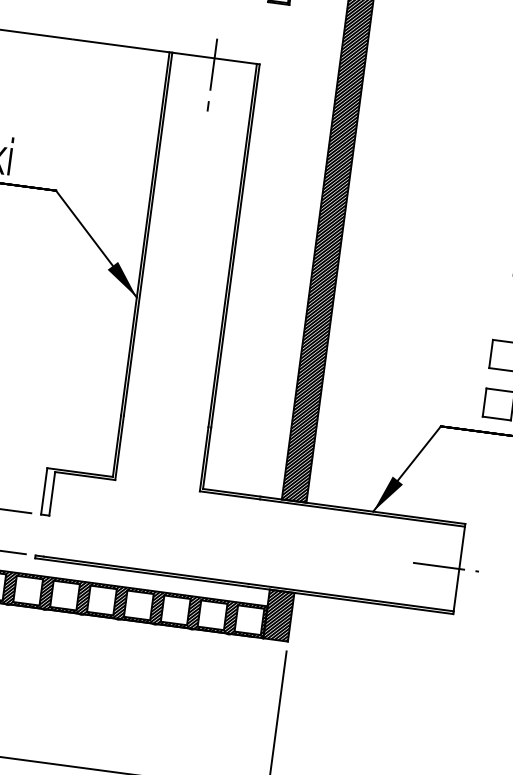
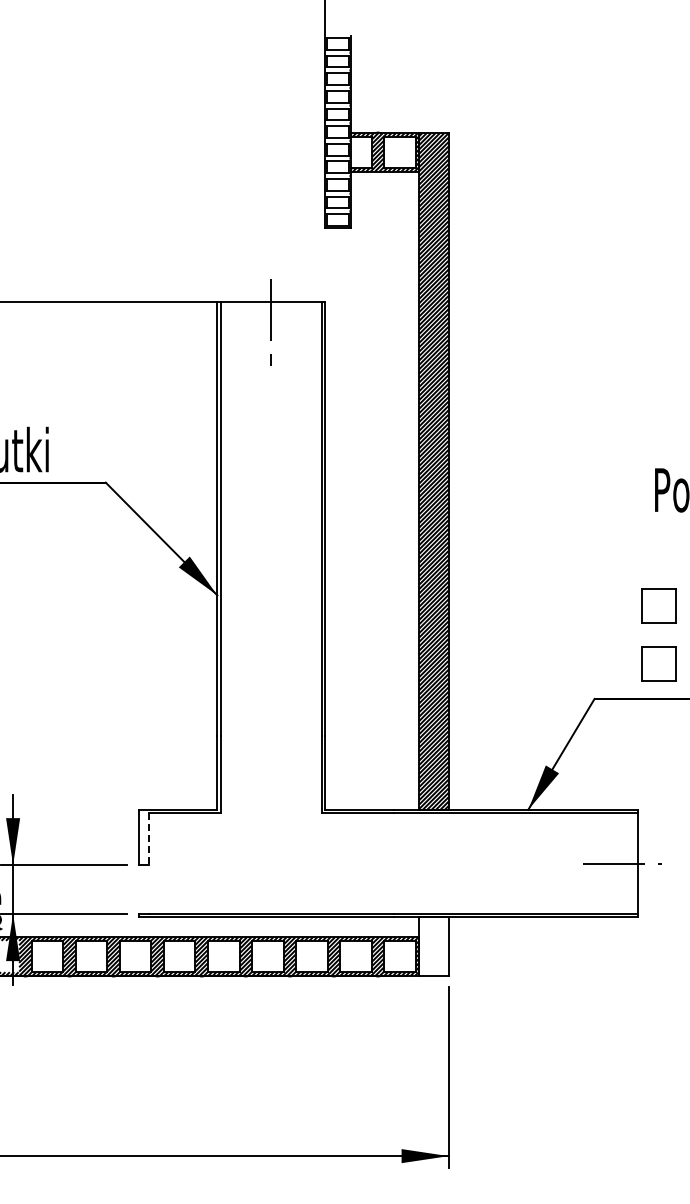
line: (51, 494) -> (148, 839), solid -> dashed
hatch: (278, 615) -> (433, 946), removed

